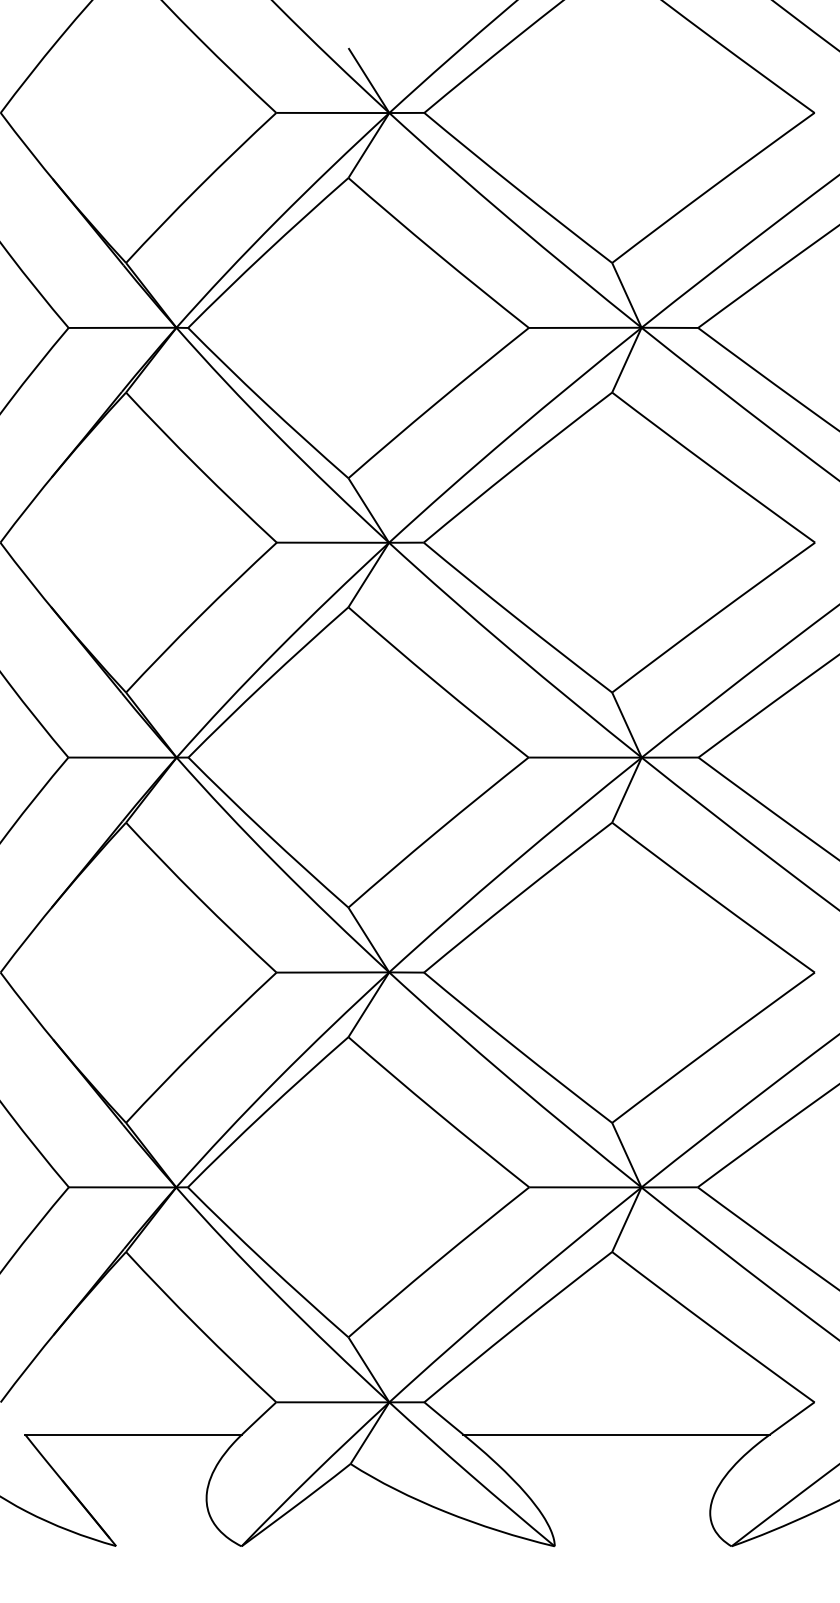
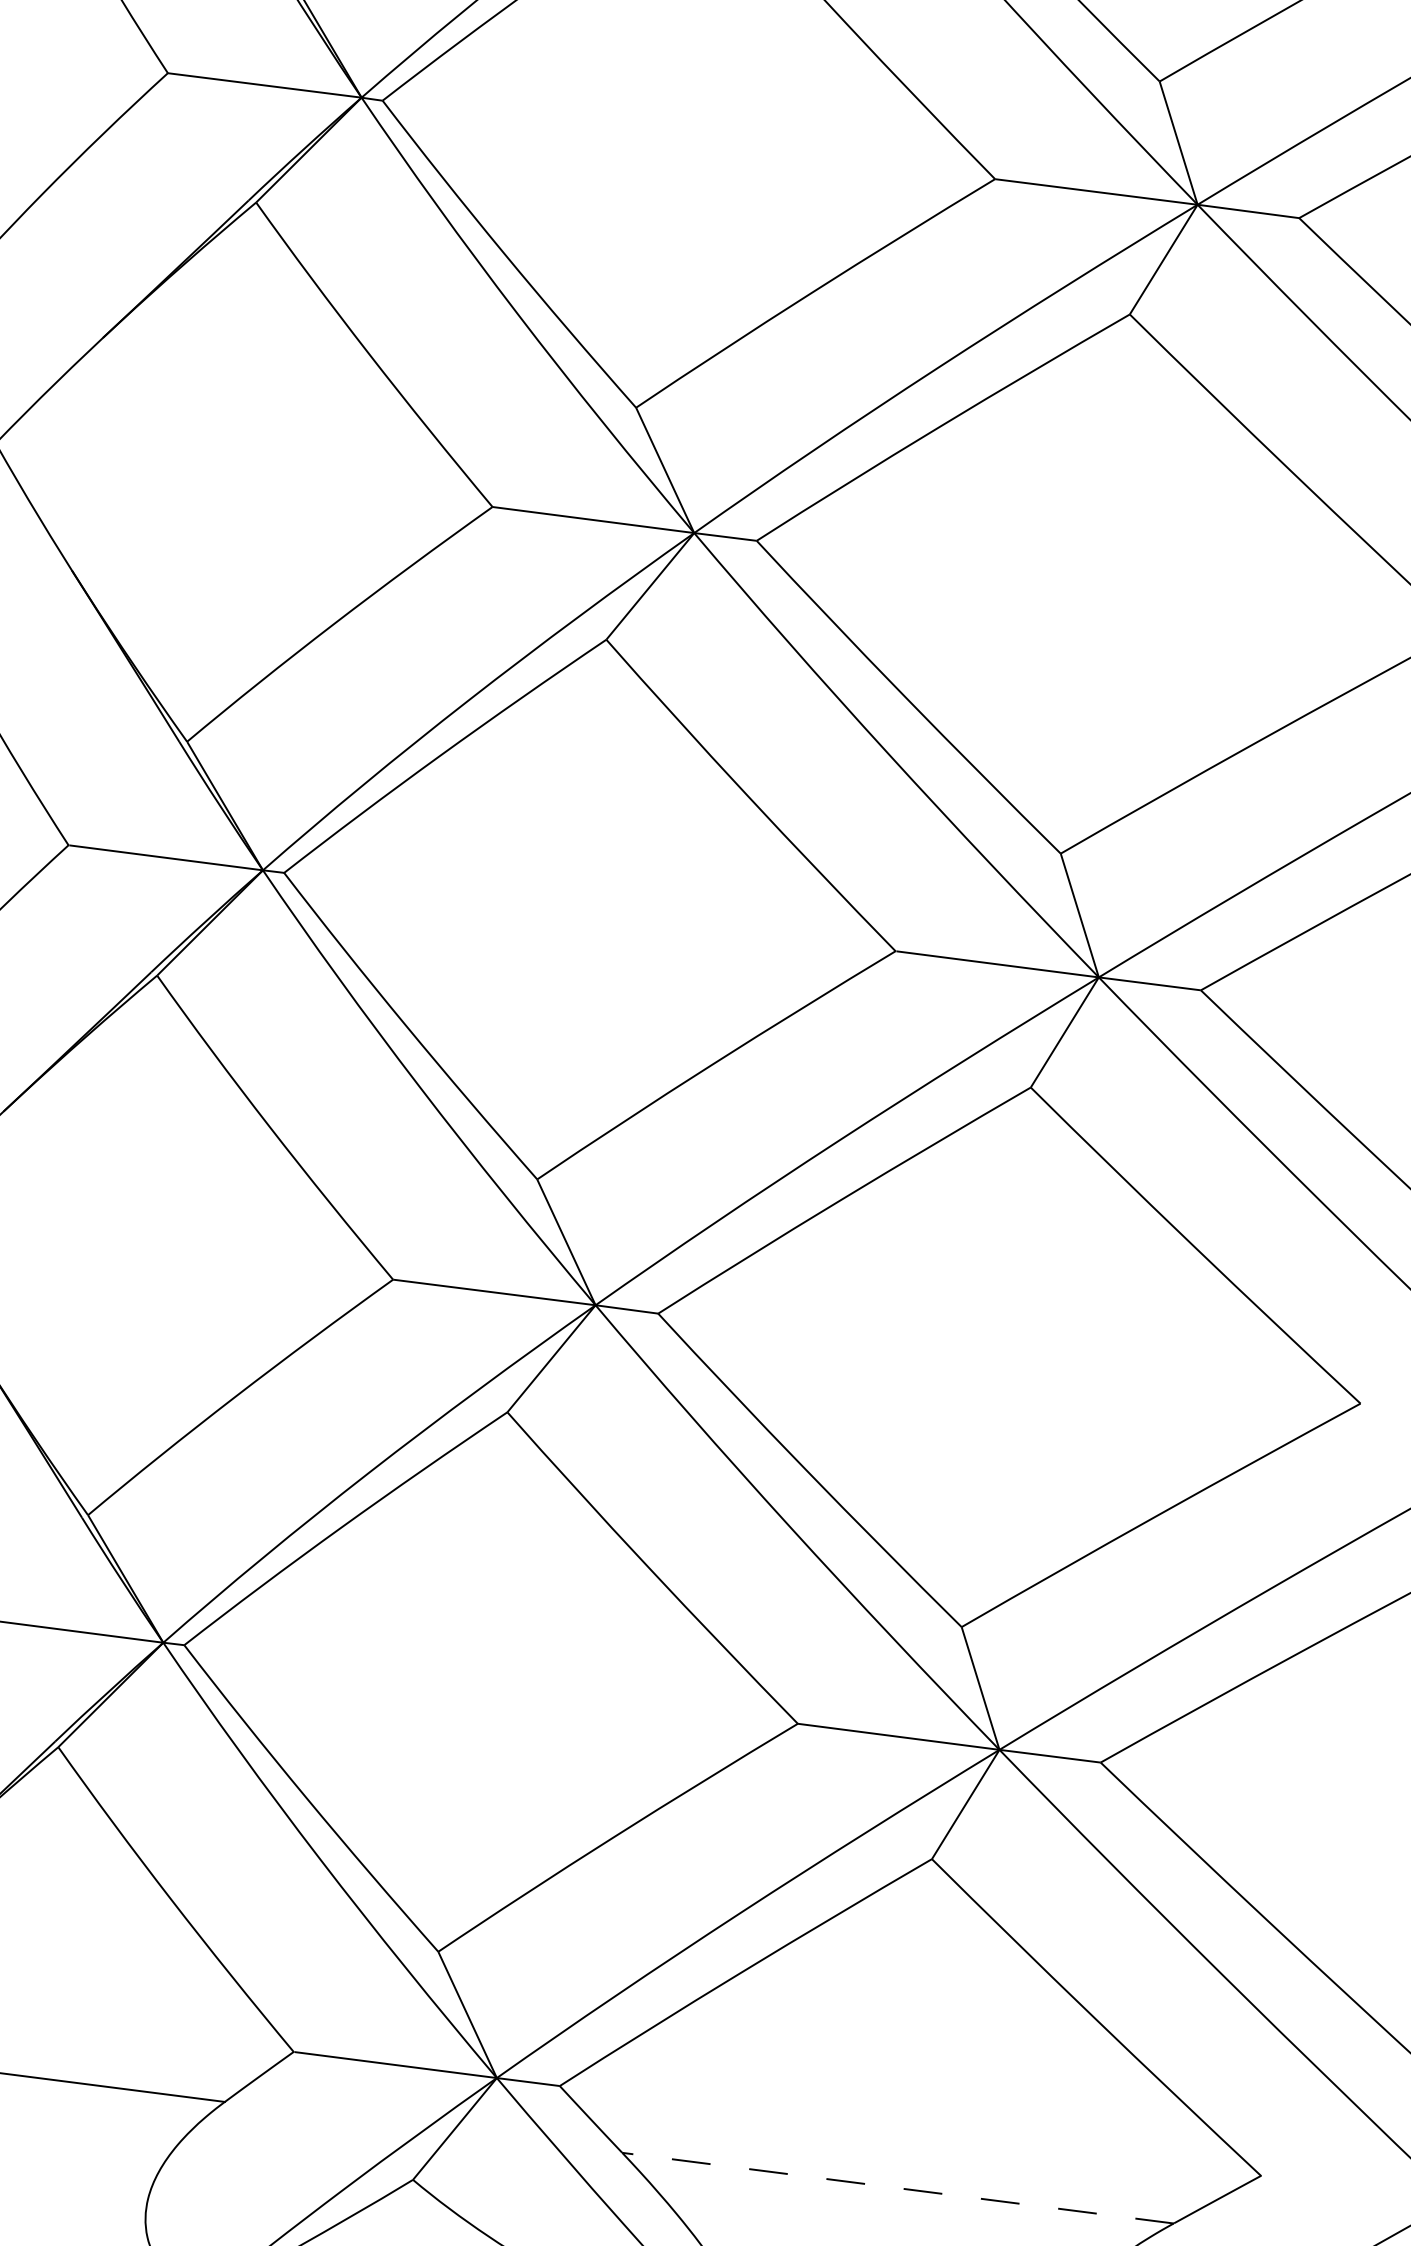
line: (616, 1434) -> (897, 2188), solid -> dashed

